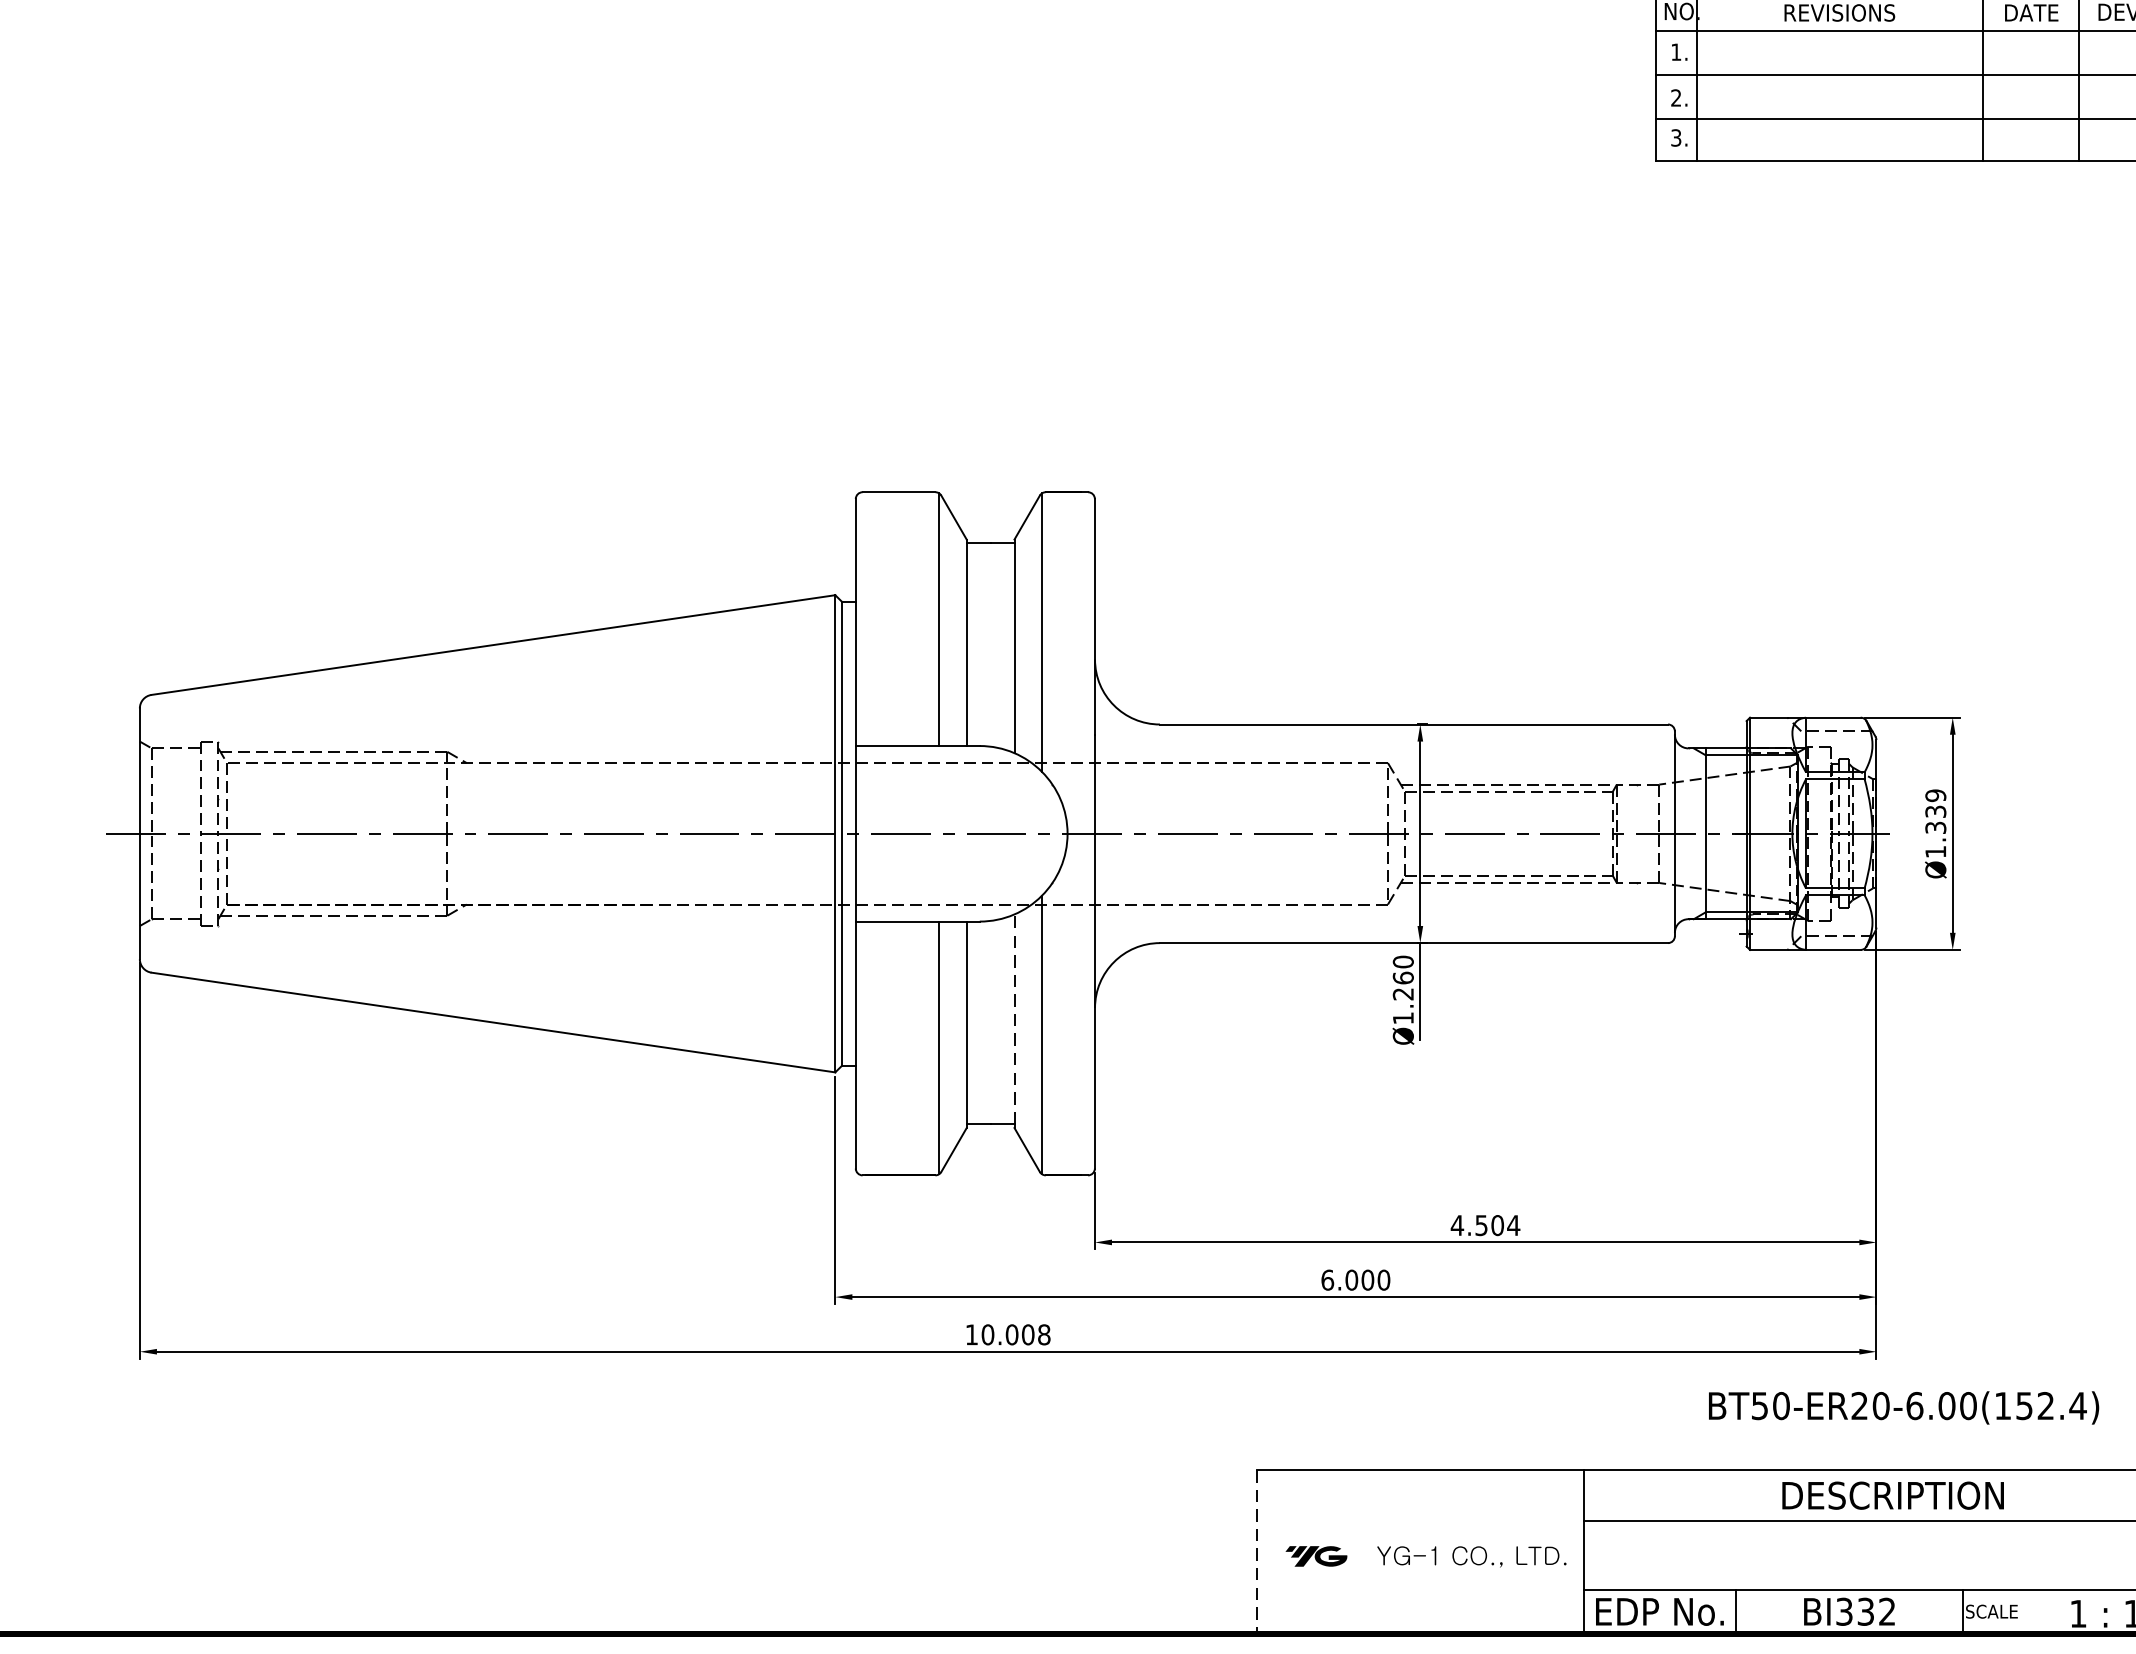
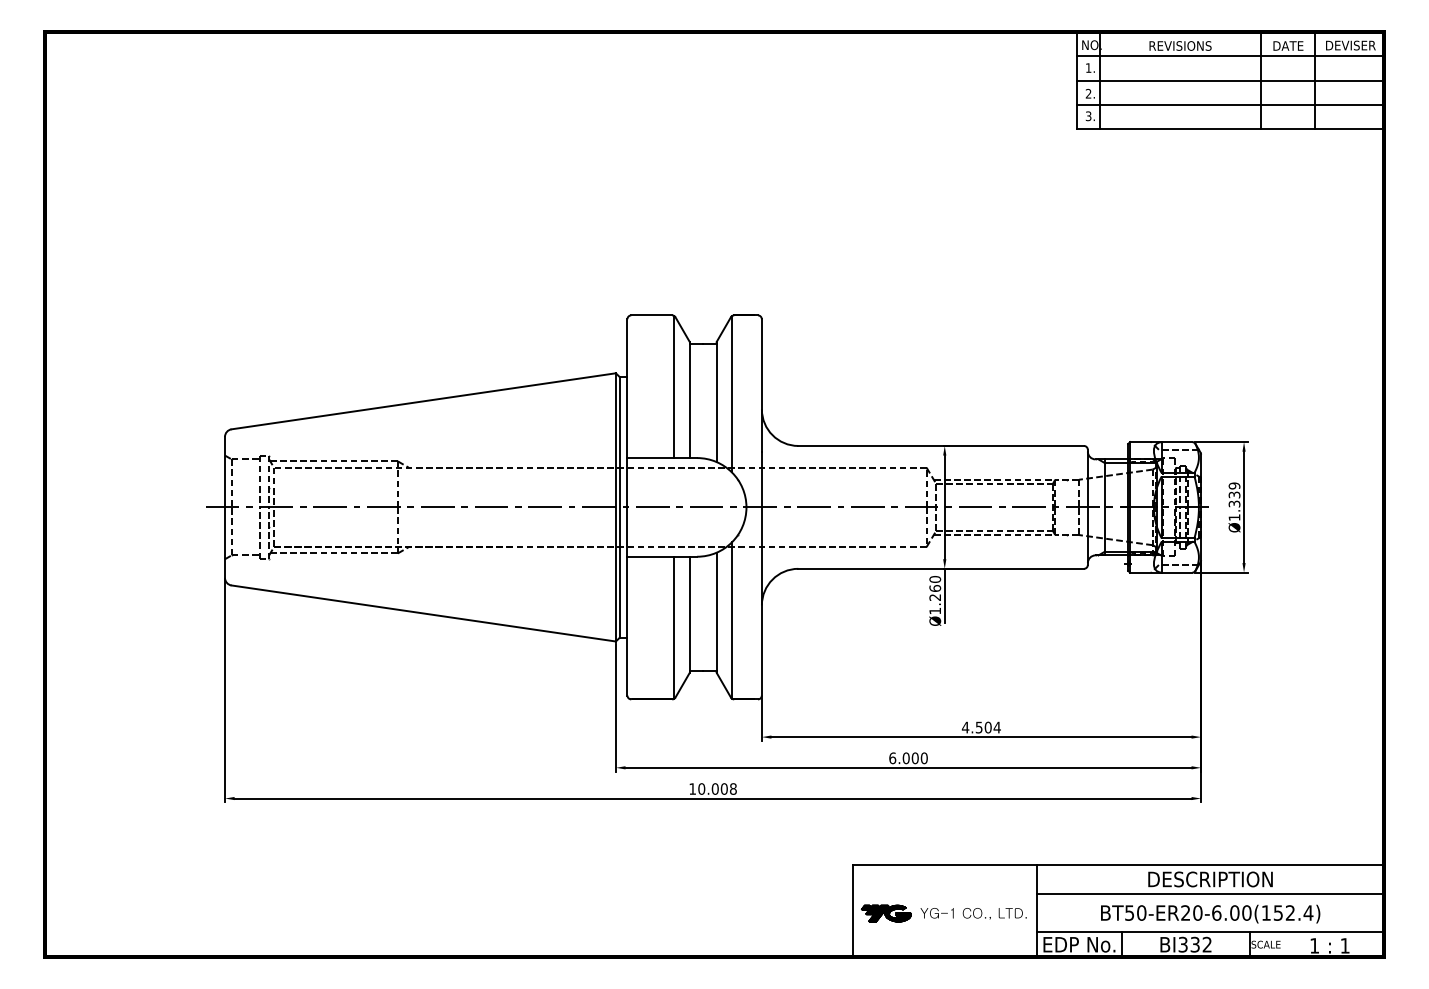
line: (1014, 1018) -> (716, 611), dashed -> solid
text: (1903, 1406) -> (1210, 913), moved
line: (1256, 1552) -> (852, 911), dashed -> solid
part: (1316, 1556) -> (886, 913), size x1.43

